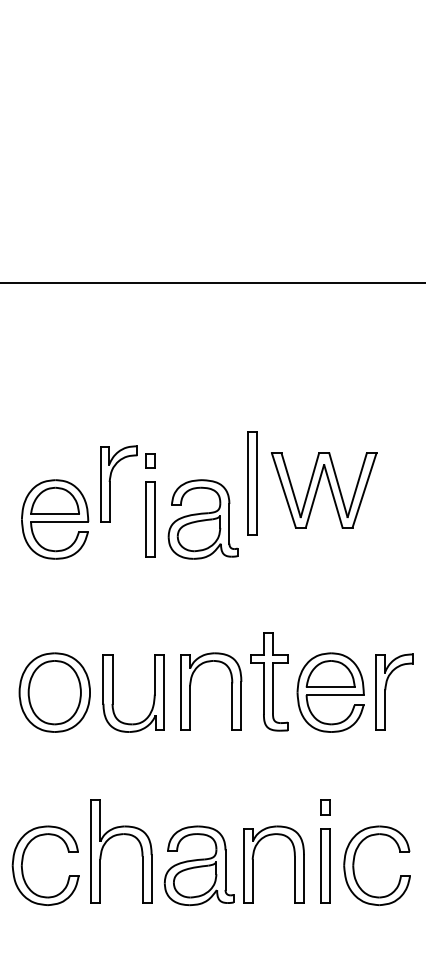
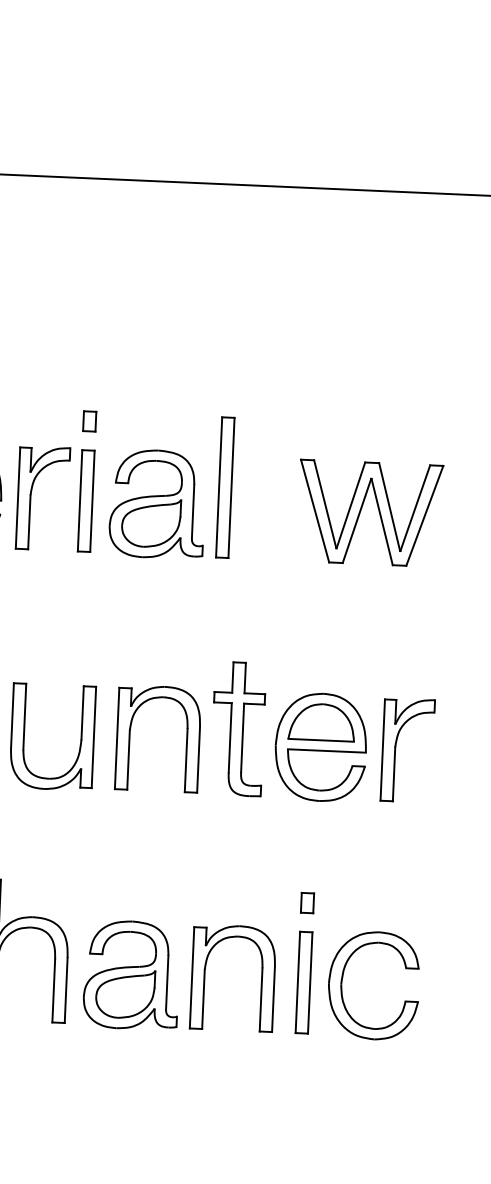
part: (110, 483) -> (31, 497), moved
part: (252, 483) -> (225, 488), moved
part: (324, 490) -> (370, 513), moved

